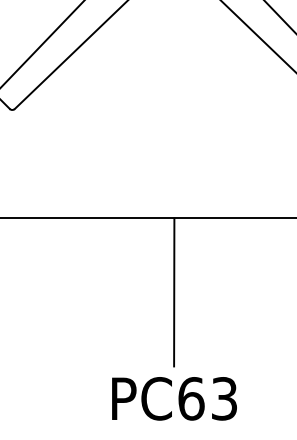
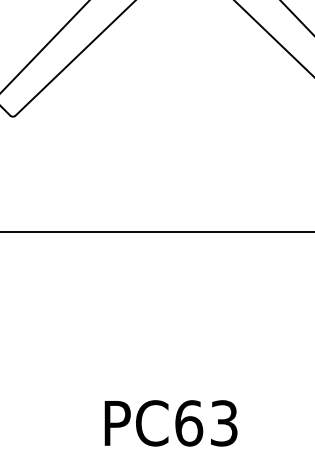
line: (173, 291) -> (184, 309), removed
text: (173, 398) -> (170, 423), moved

